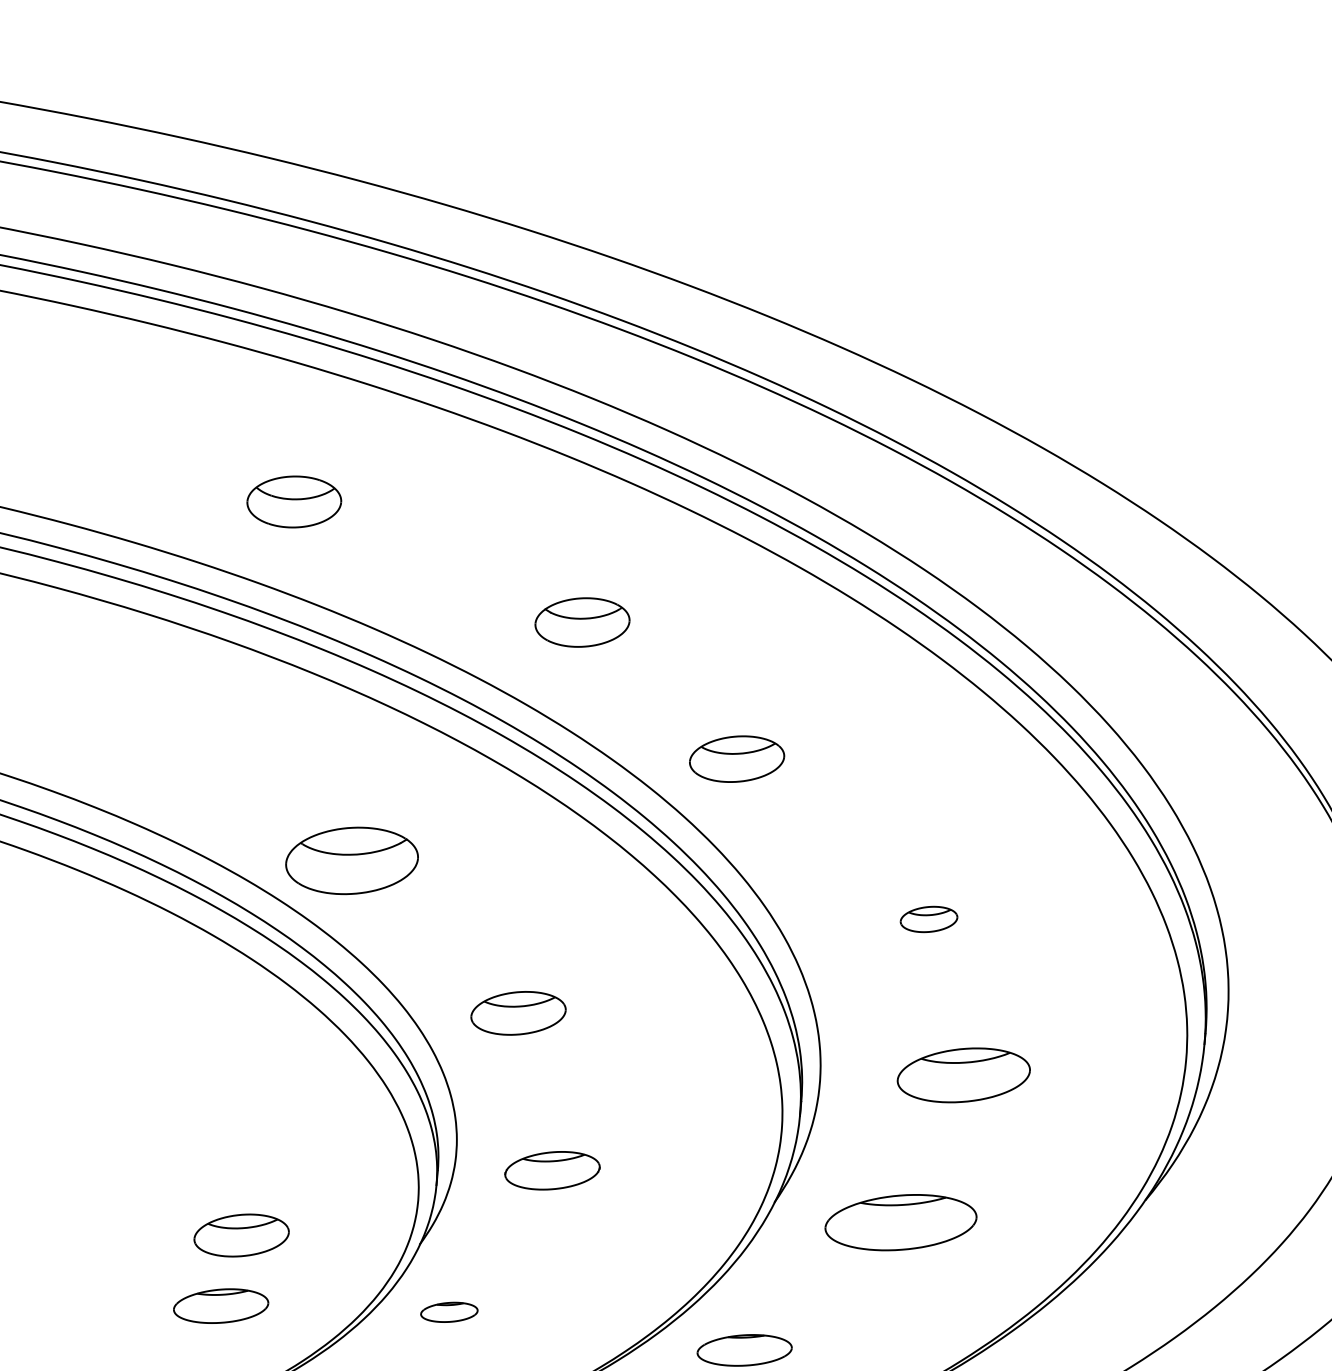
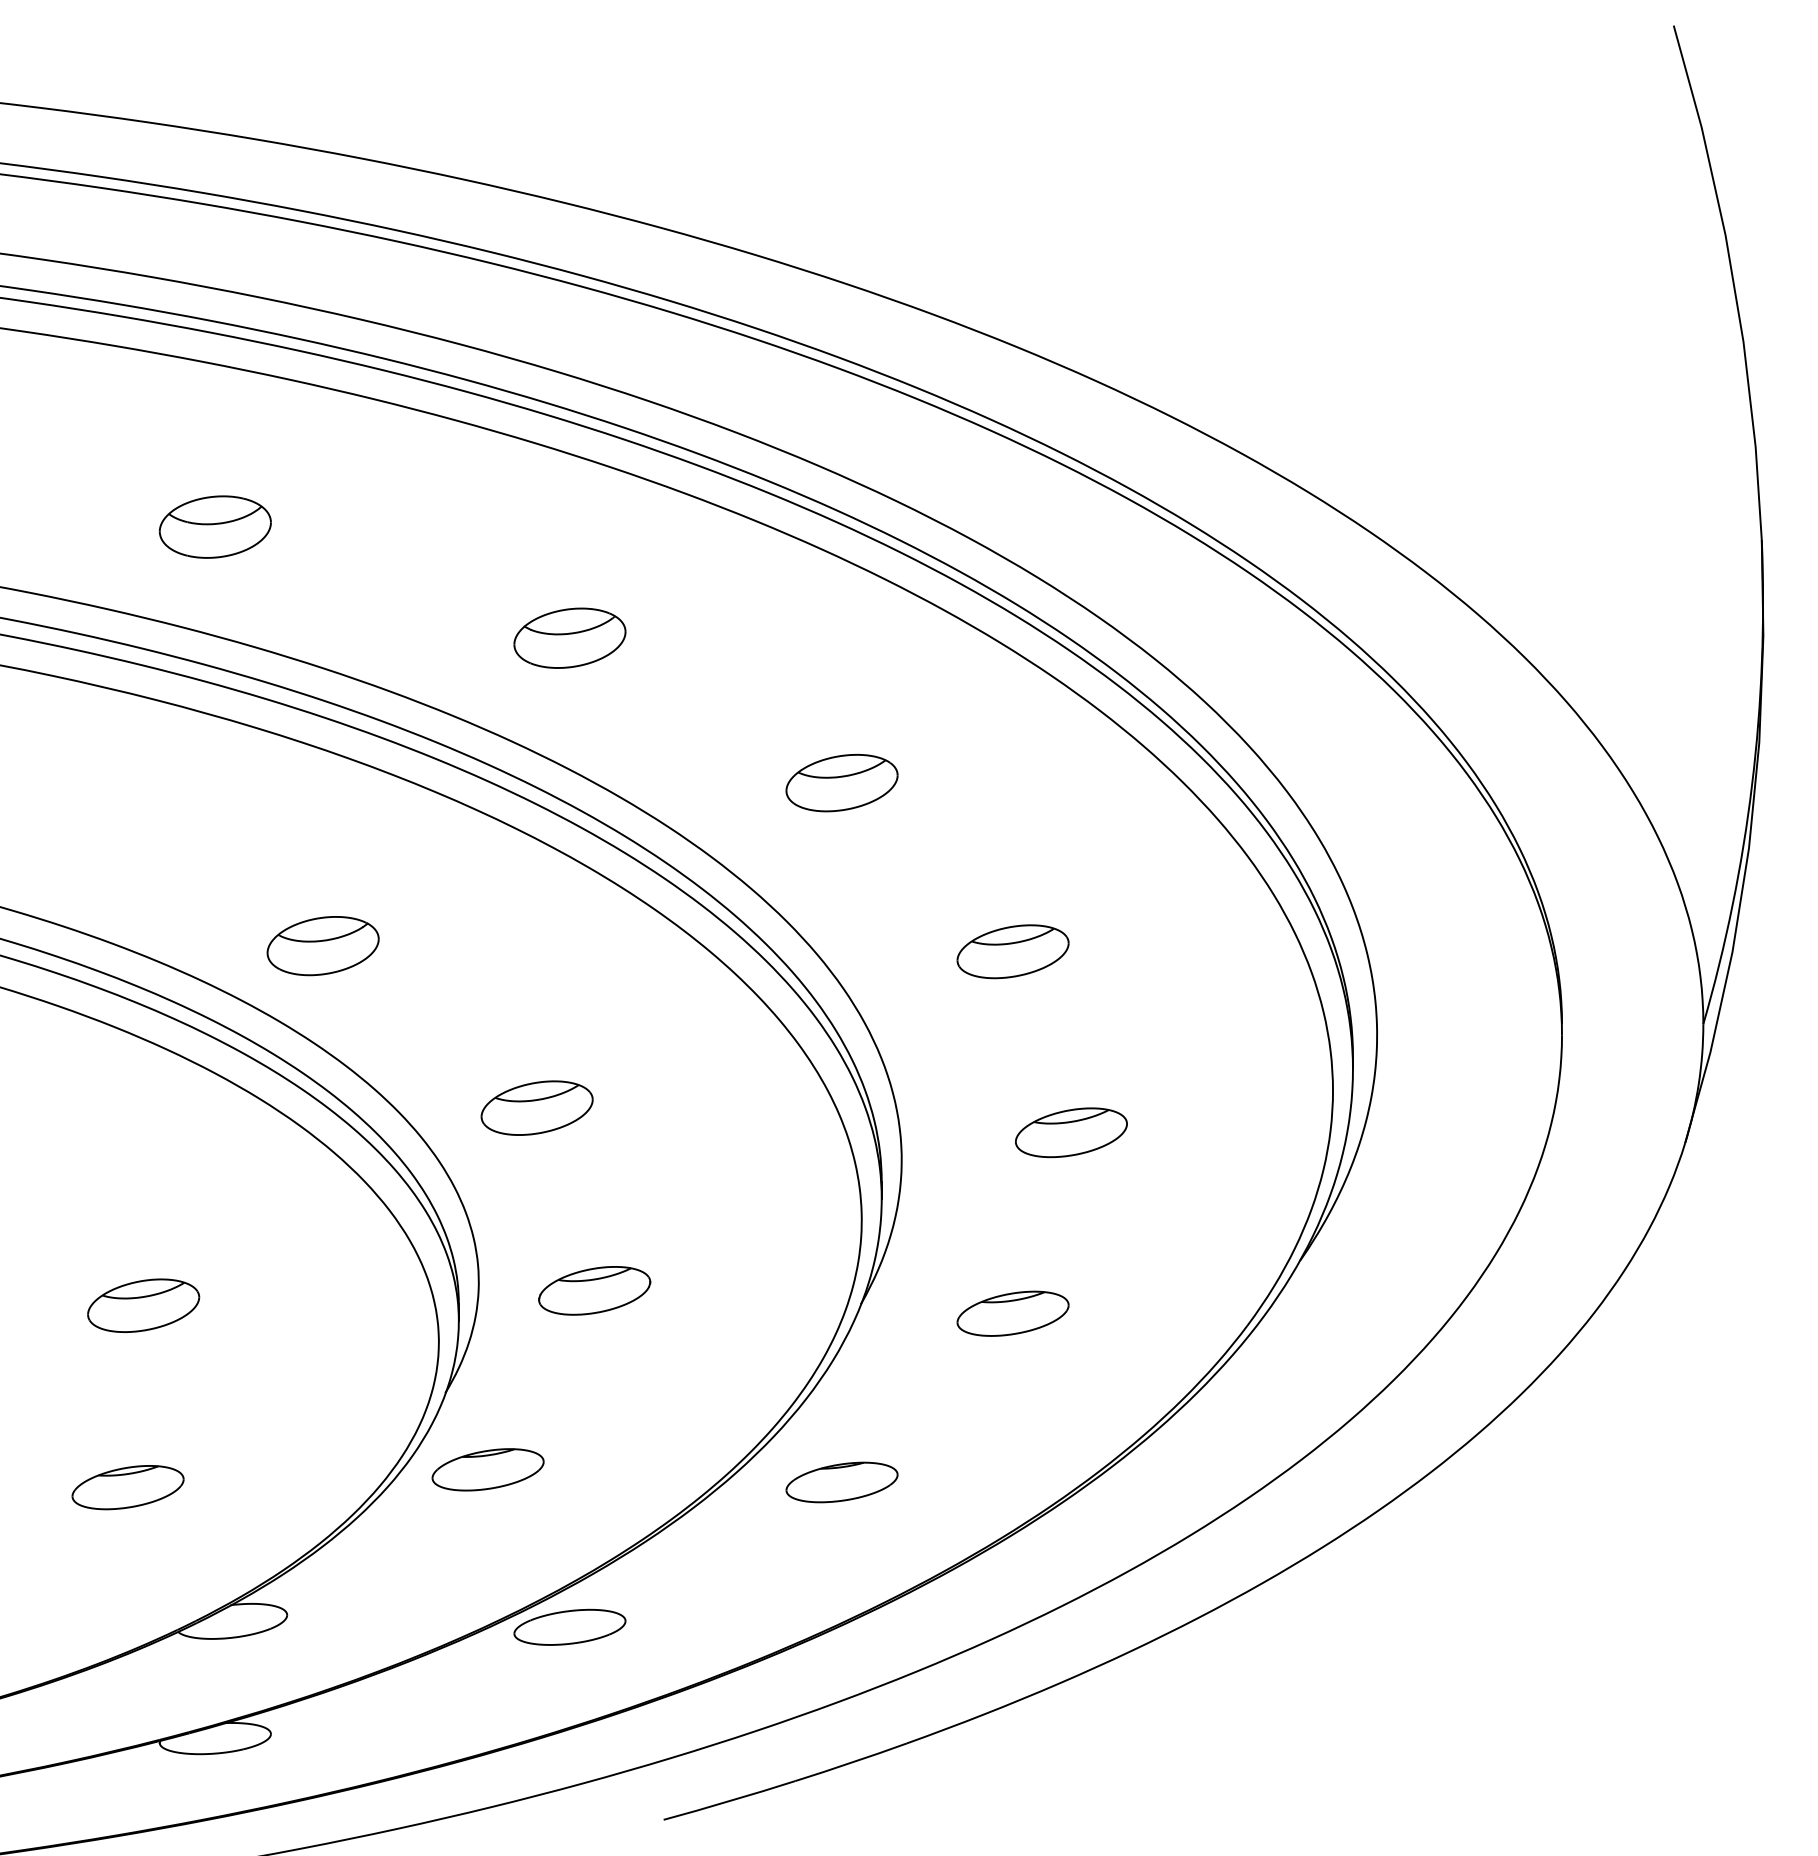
part: (736, 759) -> (841, 783), moved
part: (351, 861) -> (322, 946), size x0.71
part: (928, 919) -> (1012, 951), size x1.67
part: (963, 1075) -> (1071, 1132), size x0.71
part: (900, 1222) -> (1012, 1313), size x0.62
part: (241, 1235) -> (143, 1305), moved
part: (220, 1306) -> (127, 1487), moved
part: (448, 1312) -> (487, 1469), size x1.67

